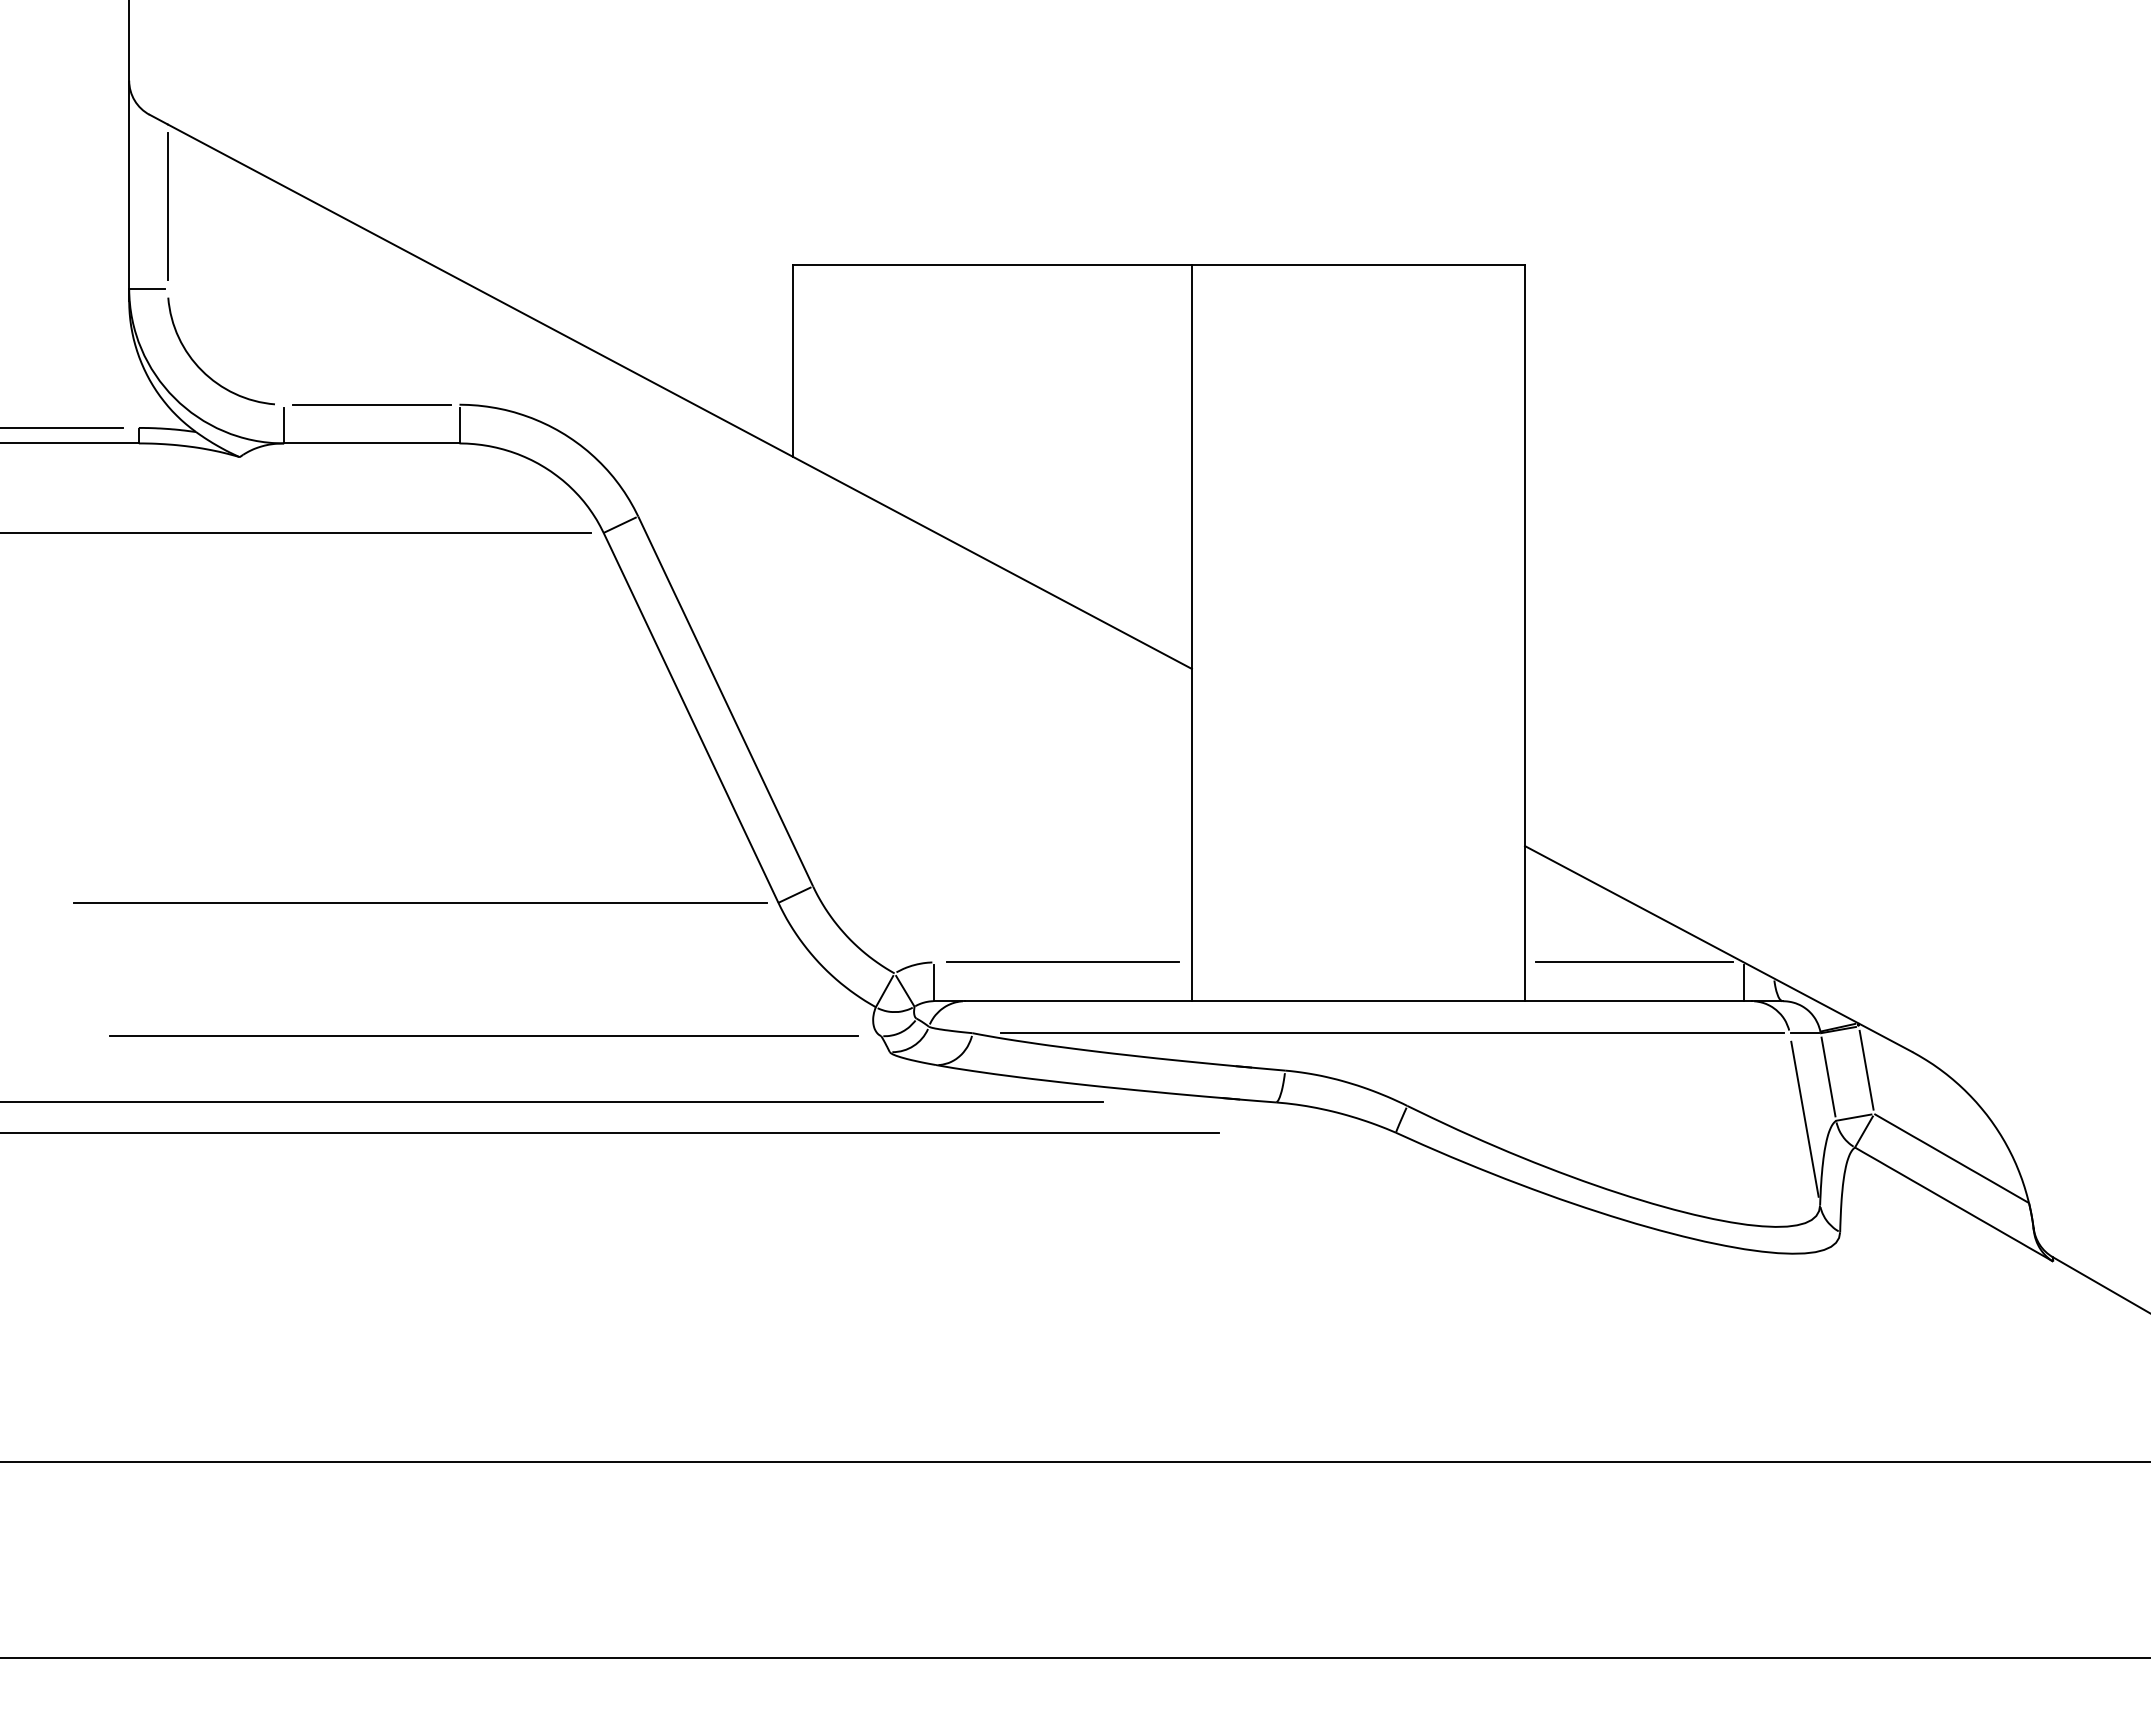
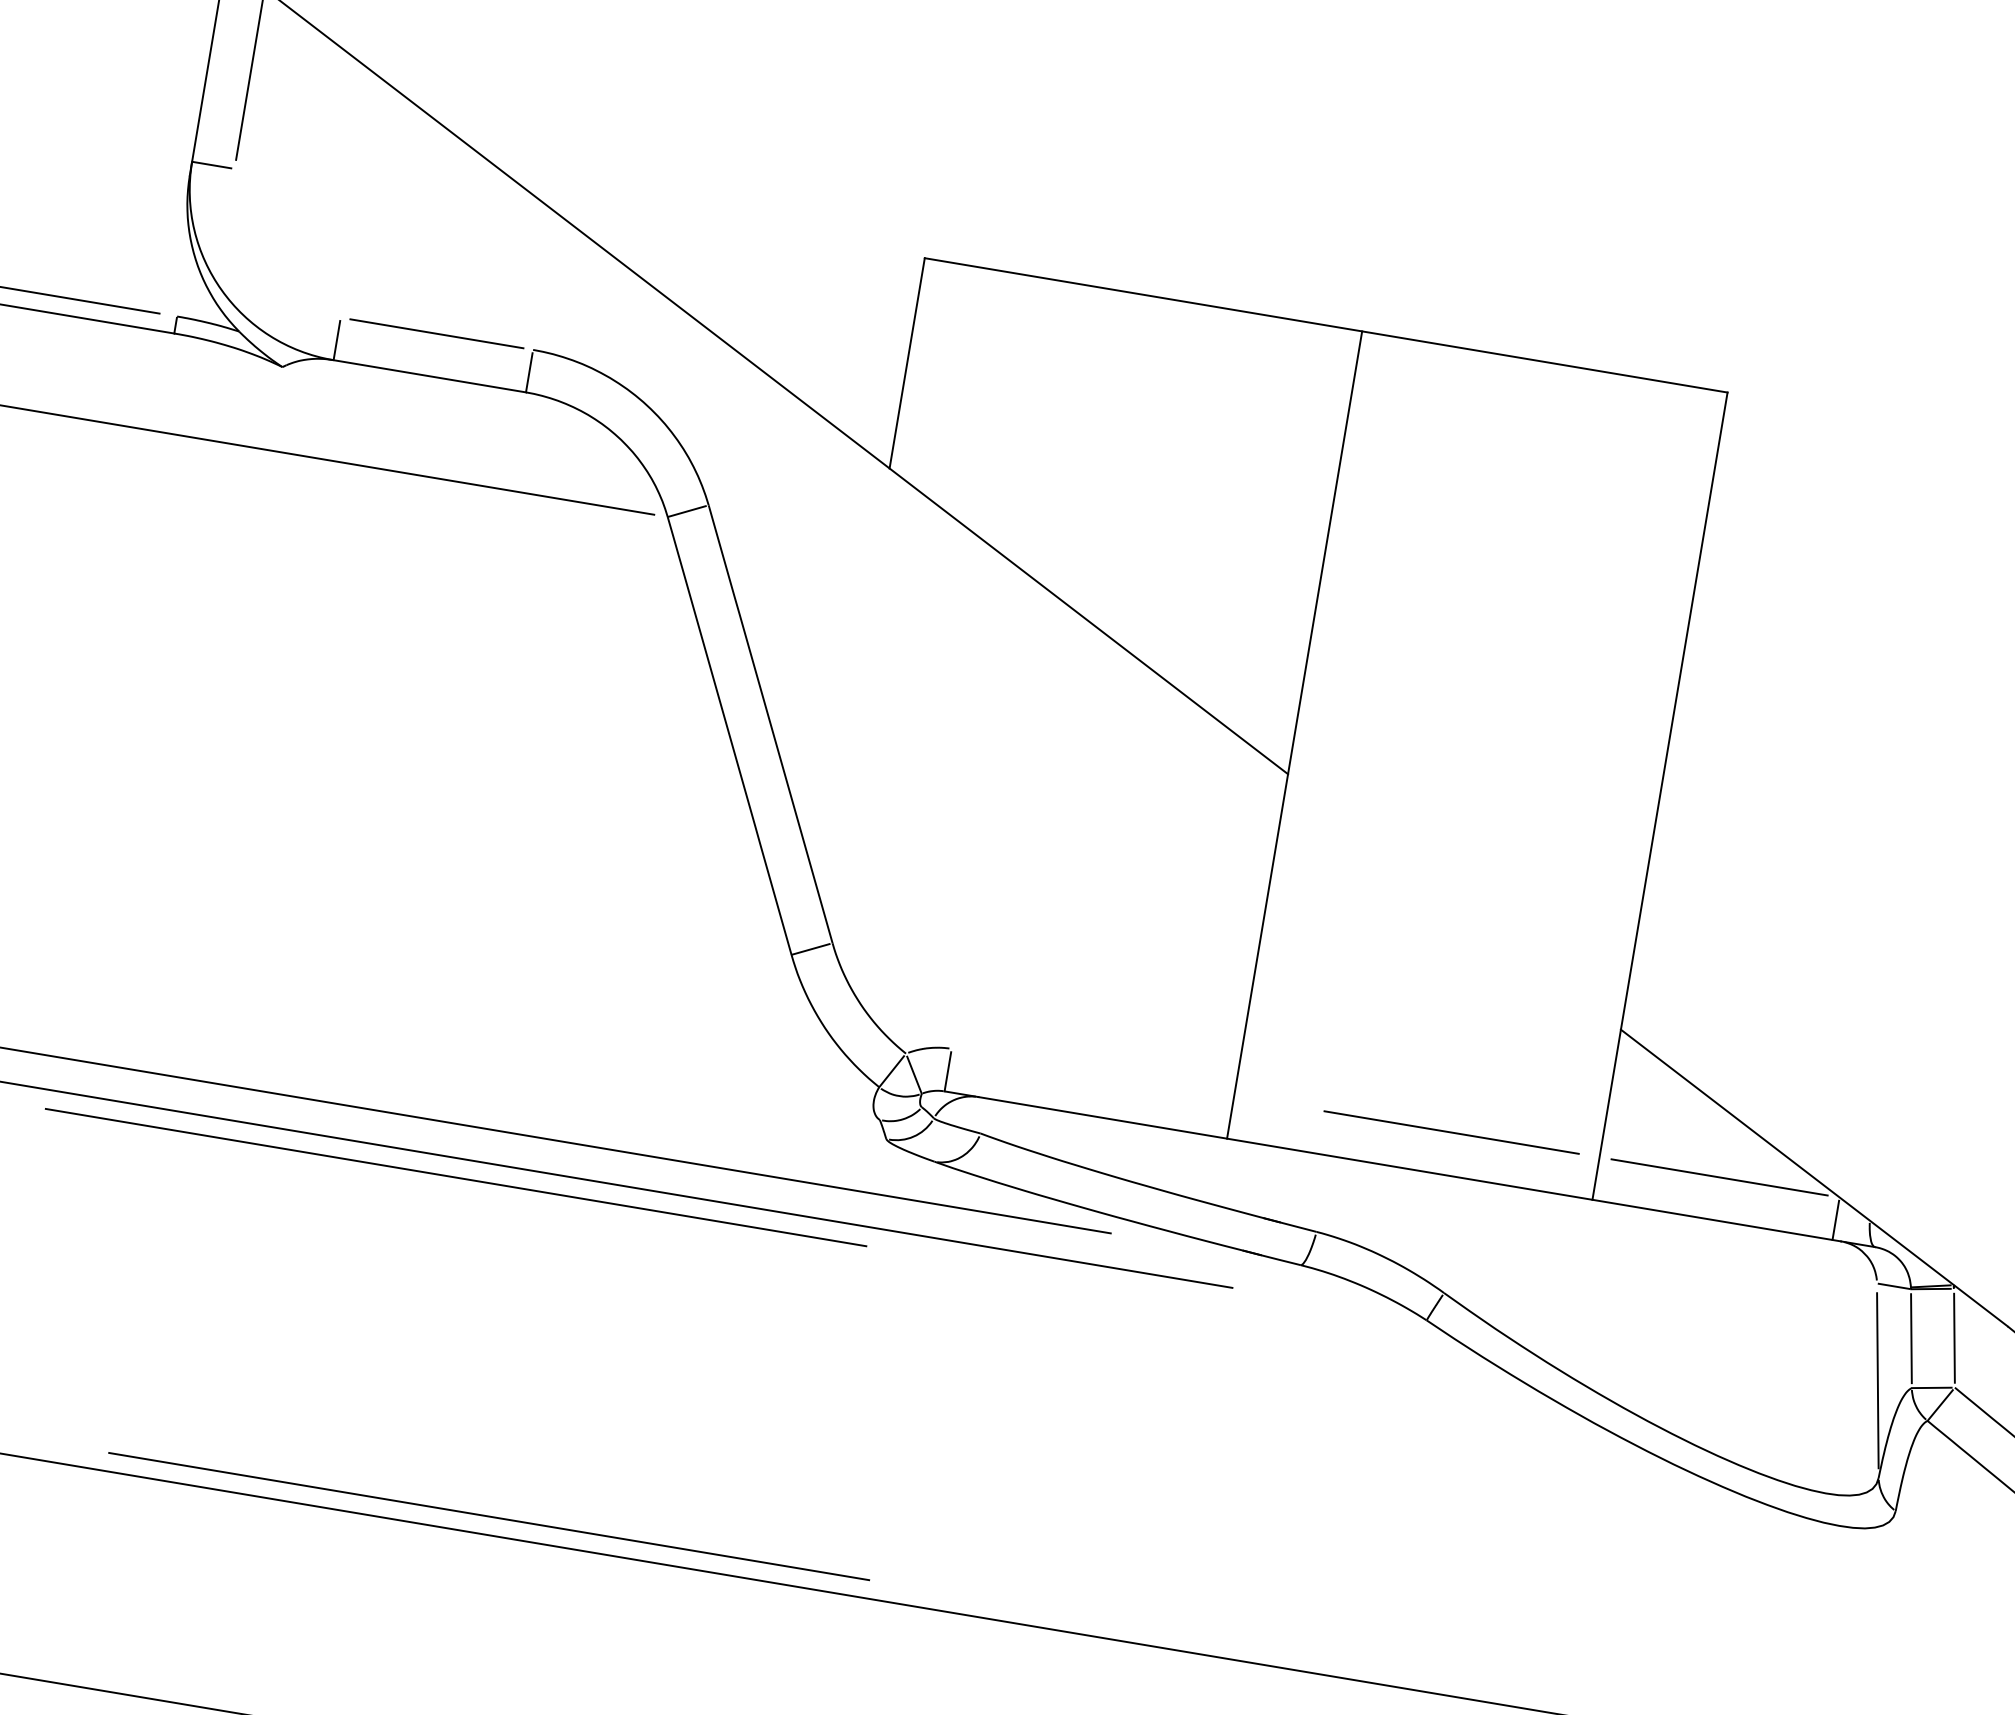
arc: (202, 369) -> (257, 264), removed
line: (420, 902) -> (489, 1516), moved
line: (1062, 961) -> (1451, 1131), moved
line: (1392, 1033) -> (1441, 1210), removed
line: (483, 1035) -> (455, 1176), moved

